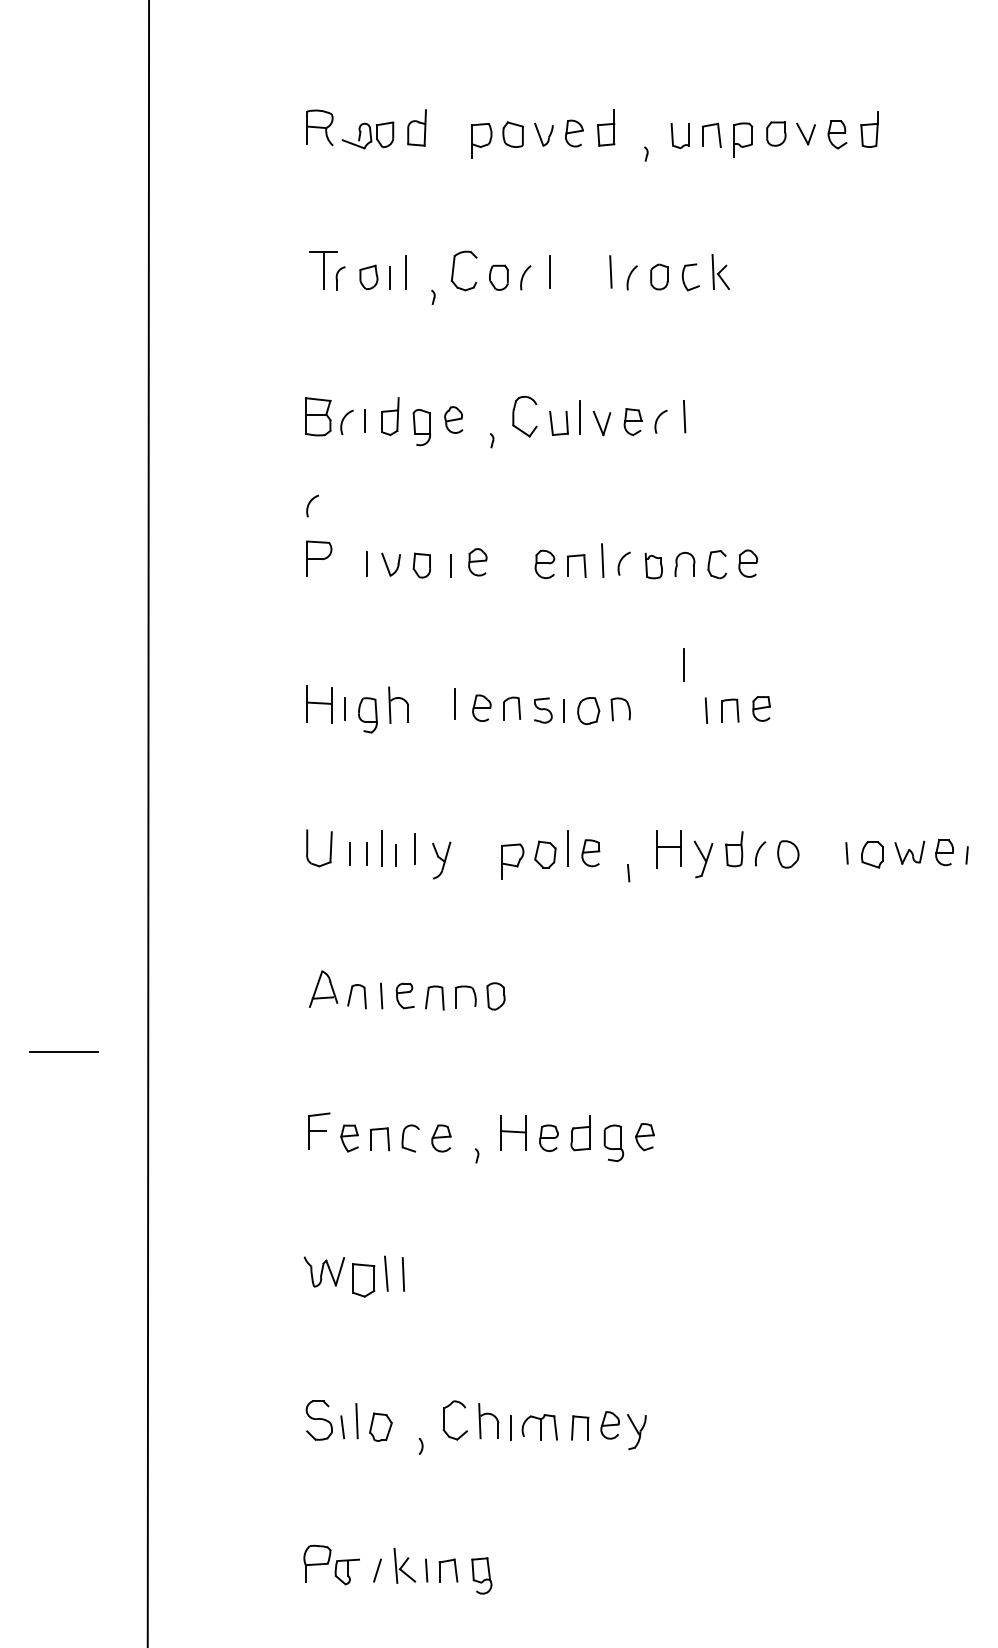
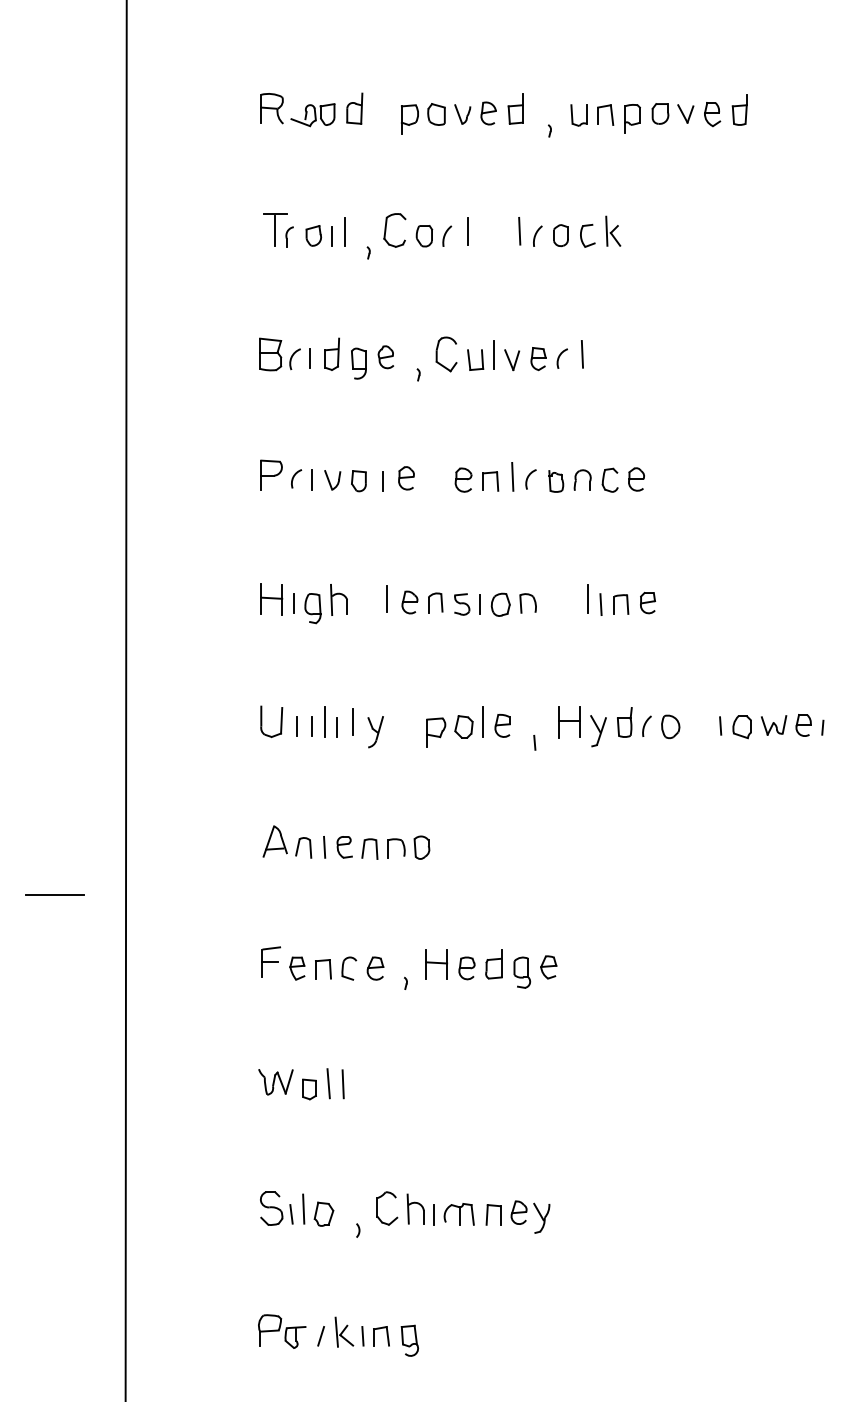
arc: (310, 503) -> (294, 476), moved
line: (683, 664) -> (587, 598), moved
part: (363, 1280) -> (309, 1089), size x0.71

